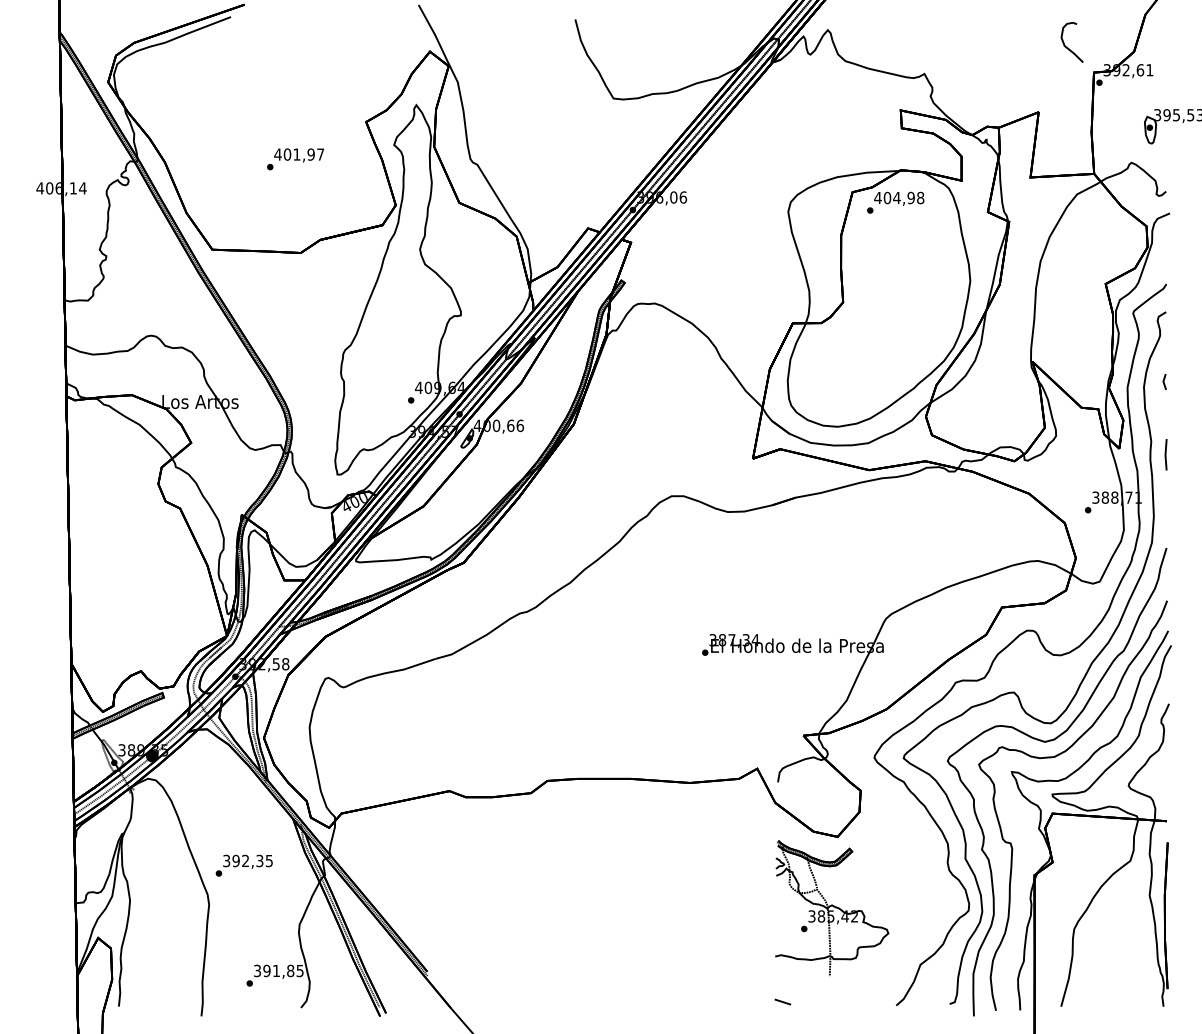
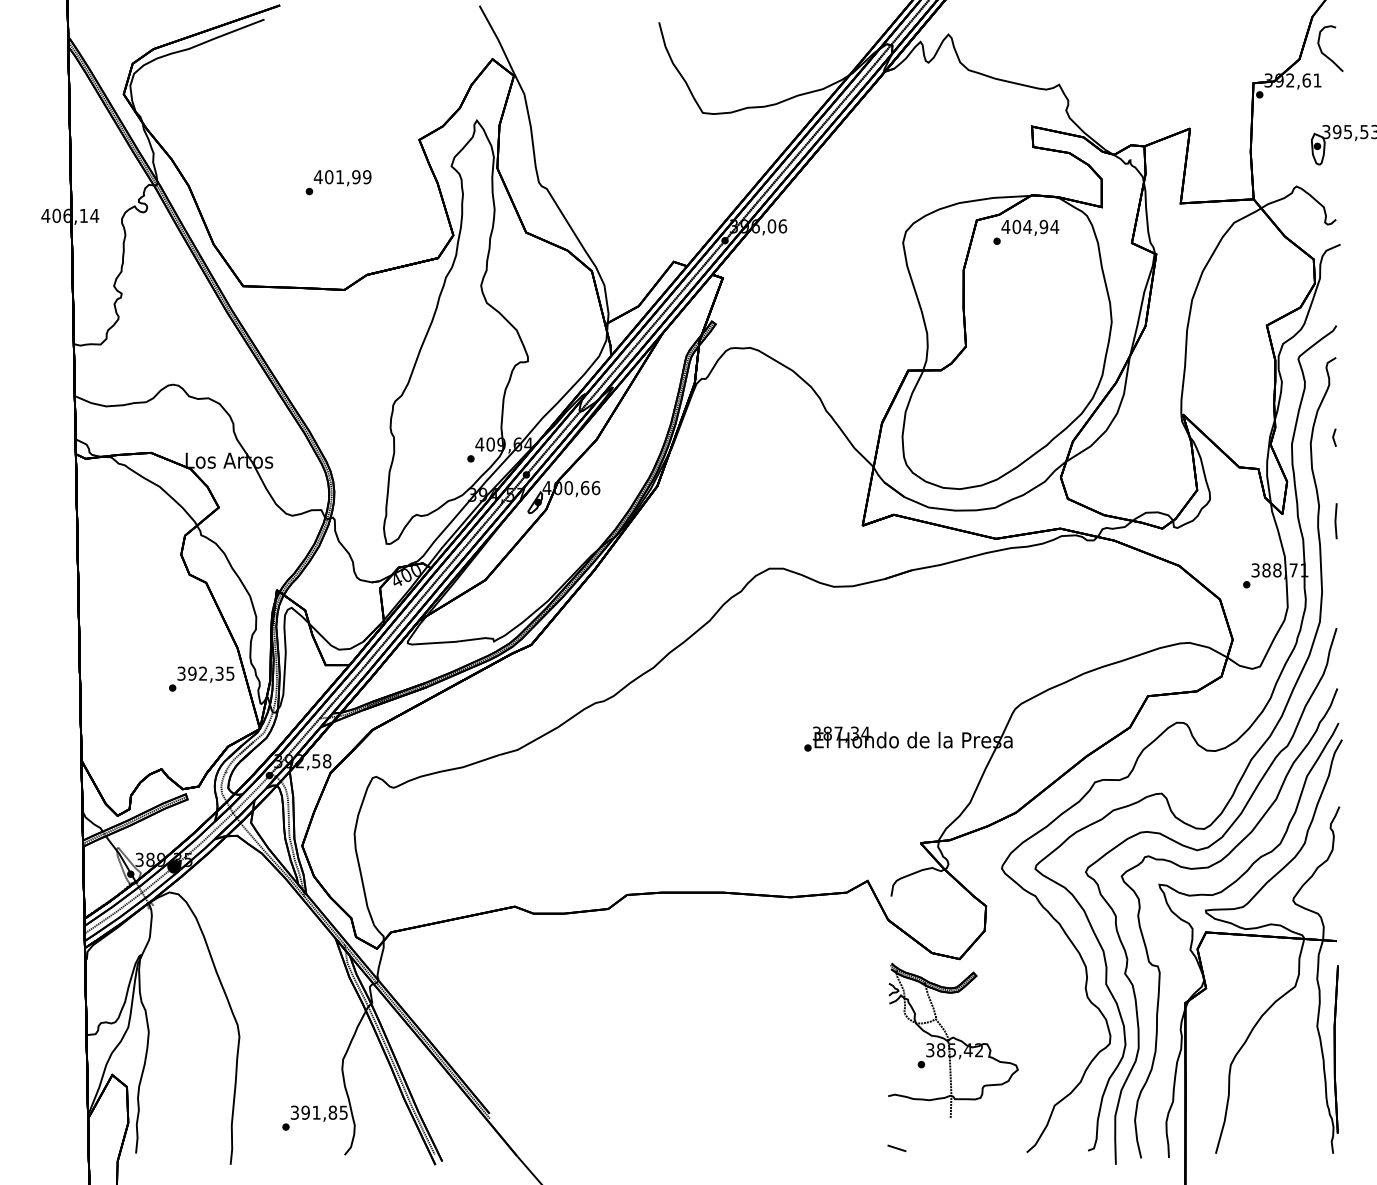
curve: (1066, 46) -> (1324, 53), moved
text: (320, 154) -> (367, 177), 401,97 -> 401,99
text: (920, 197) -> (1054, 226), 404,98 -> 404,94
text: (244, 865) -> (201, 678), moved

